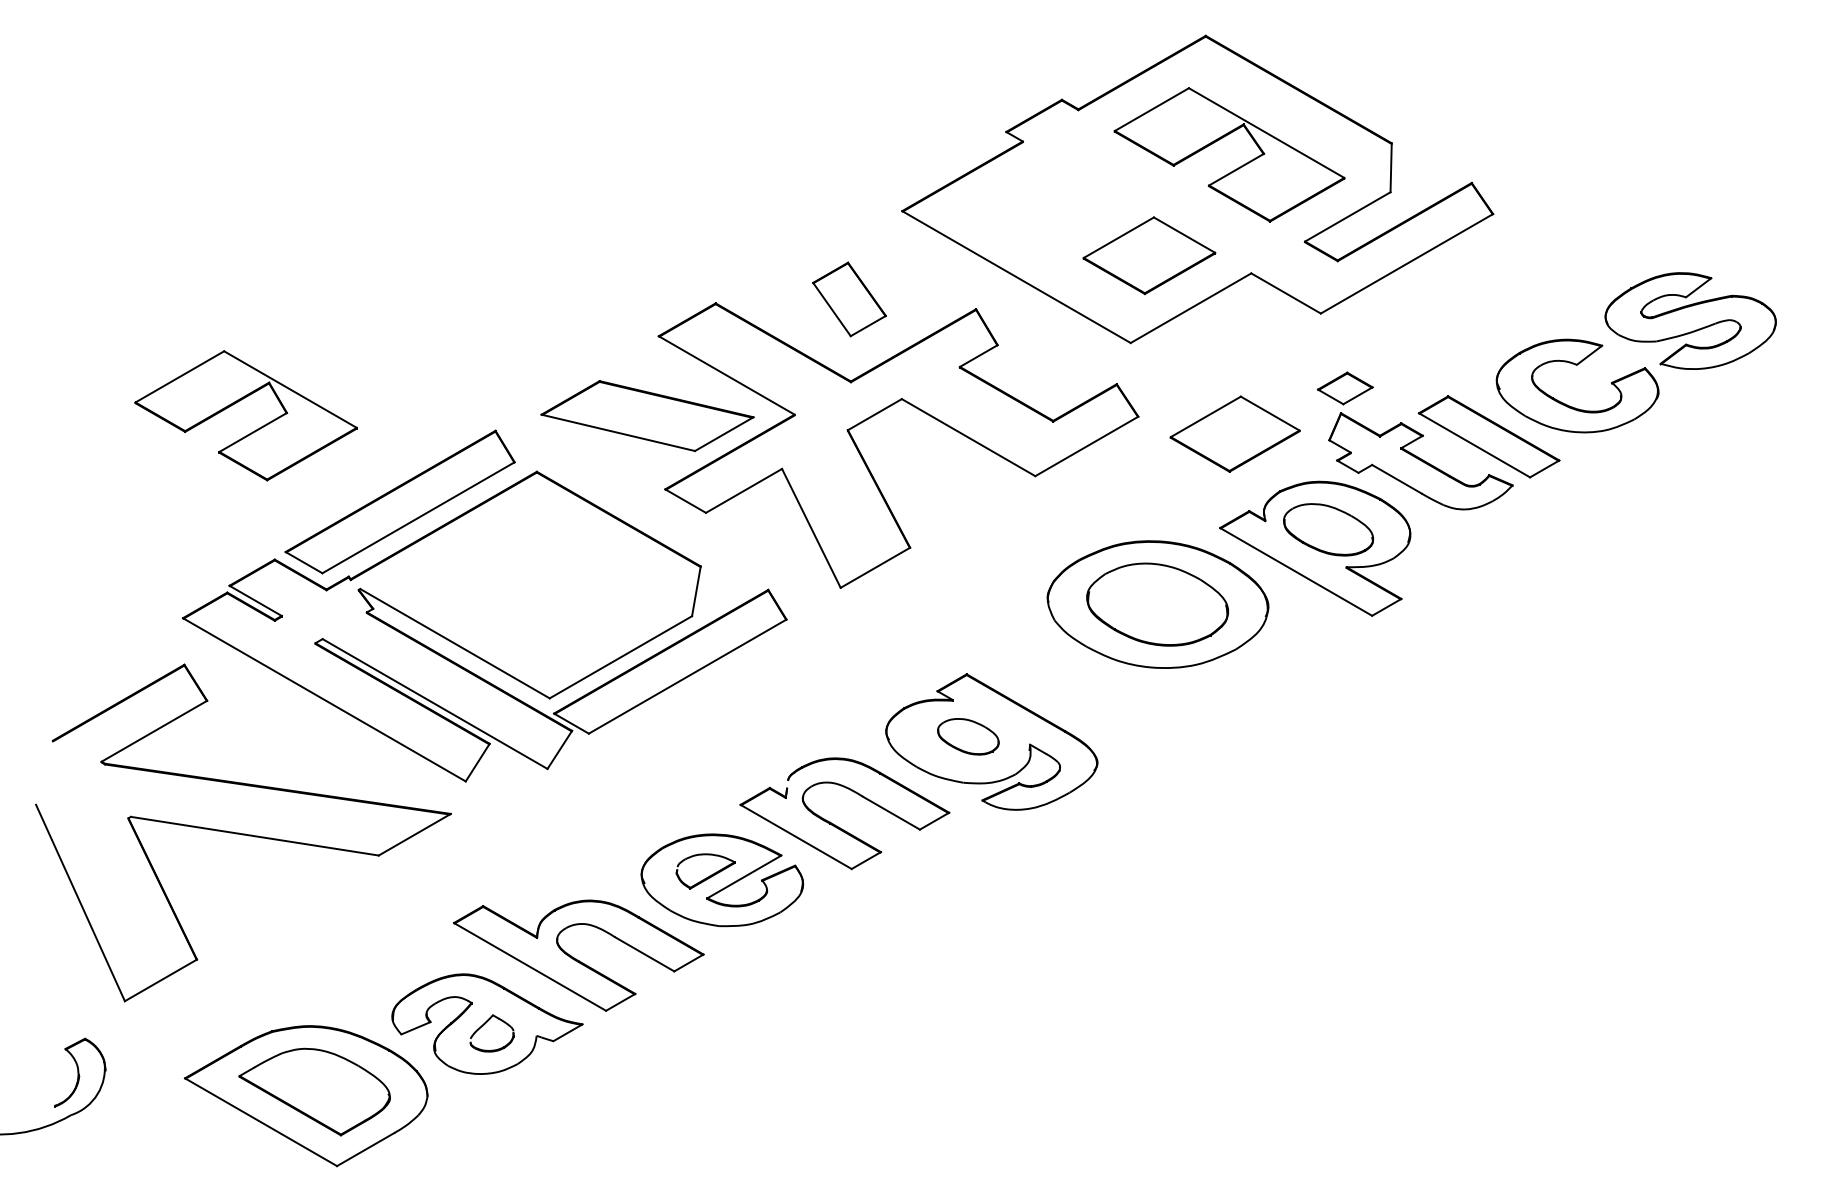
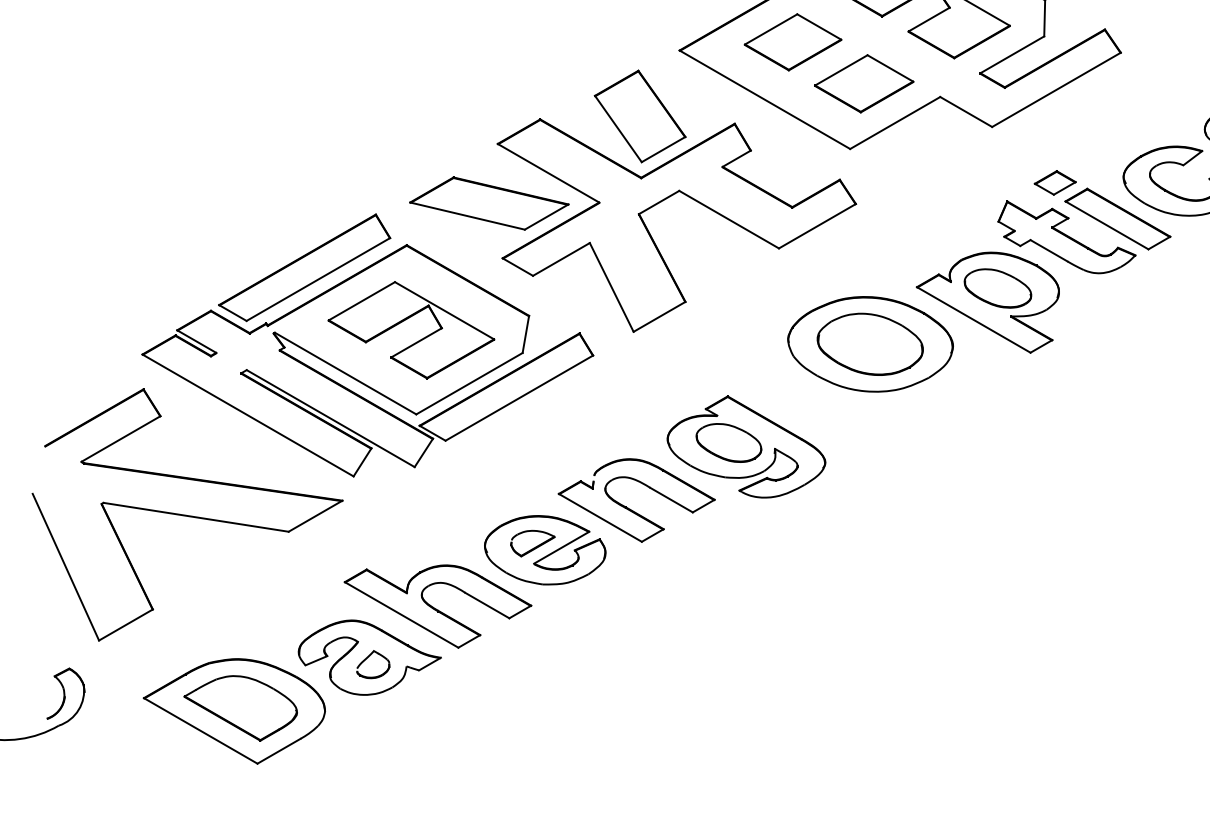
part: (849, 299) -> (640, 116), size x1.67
part: (1344, 388) -> (1054, 182), moved
part: (238, 402) -> (405, 320), moved
part: (1234, 433) -> (792, 41), moved
part: (968, 736) -> (729, 442), size x1.43

